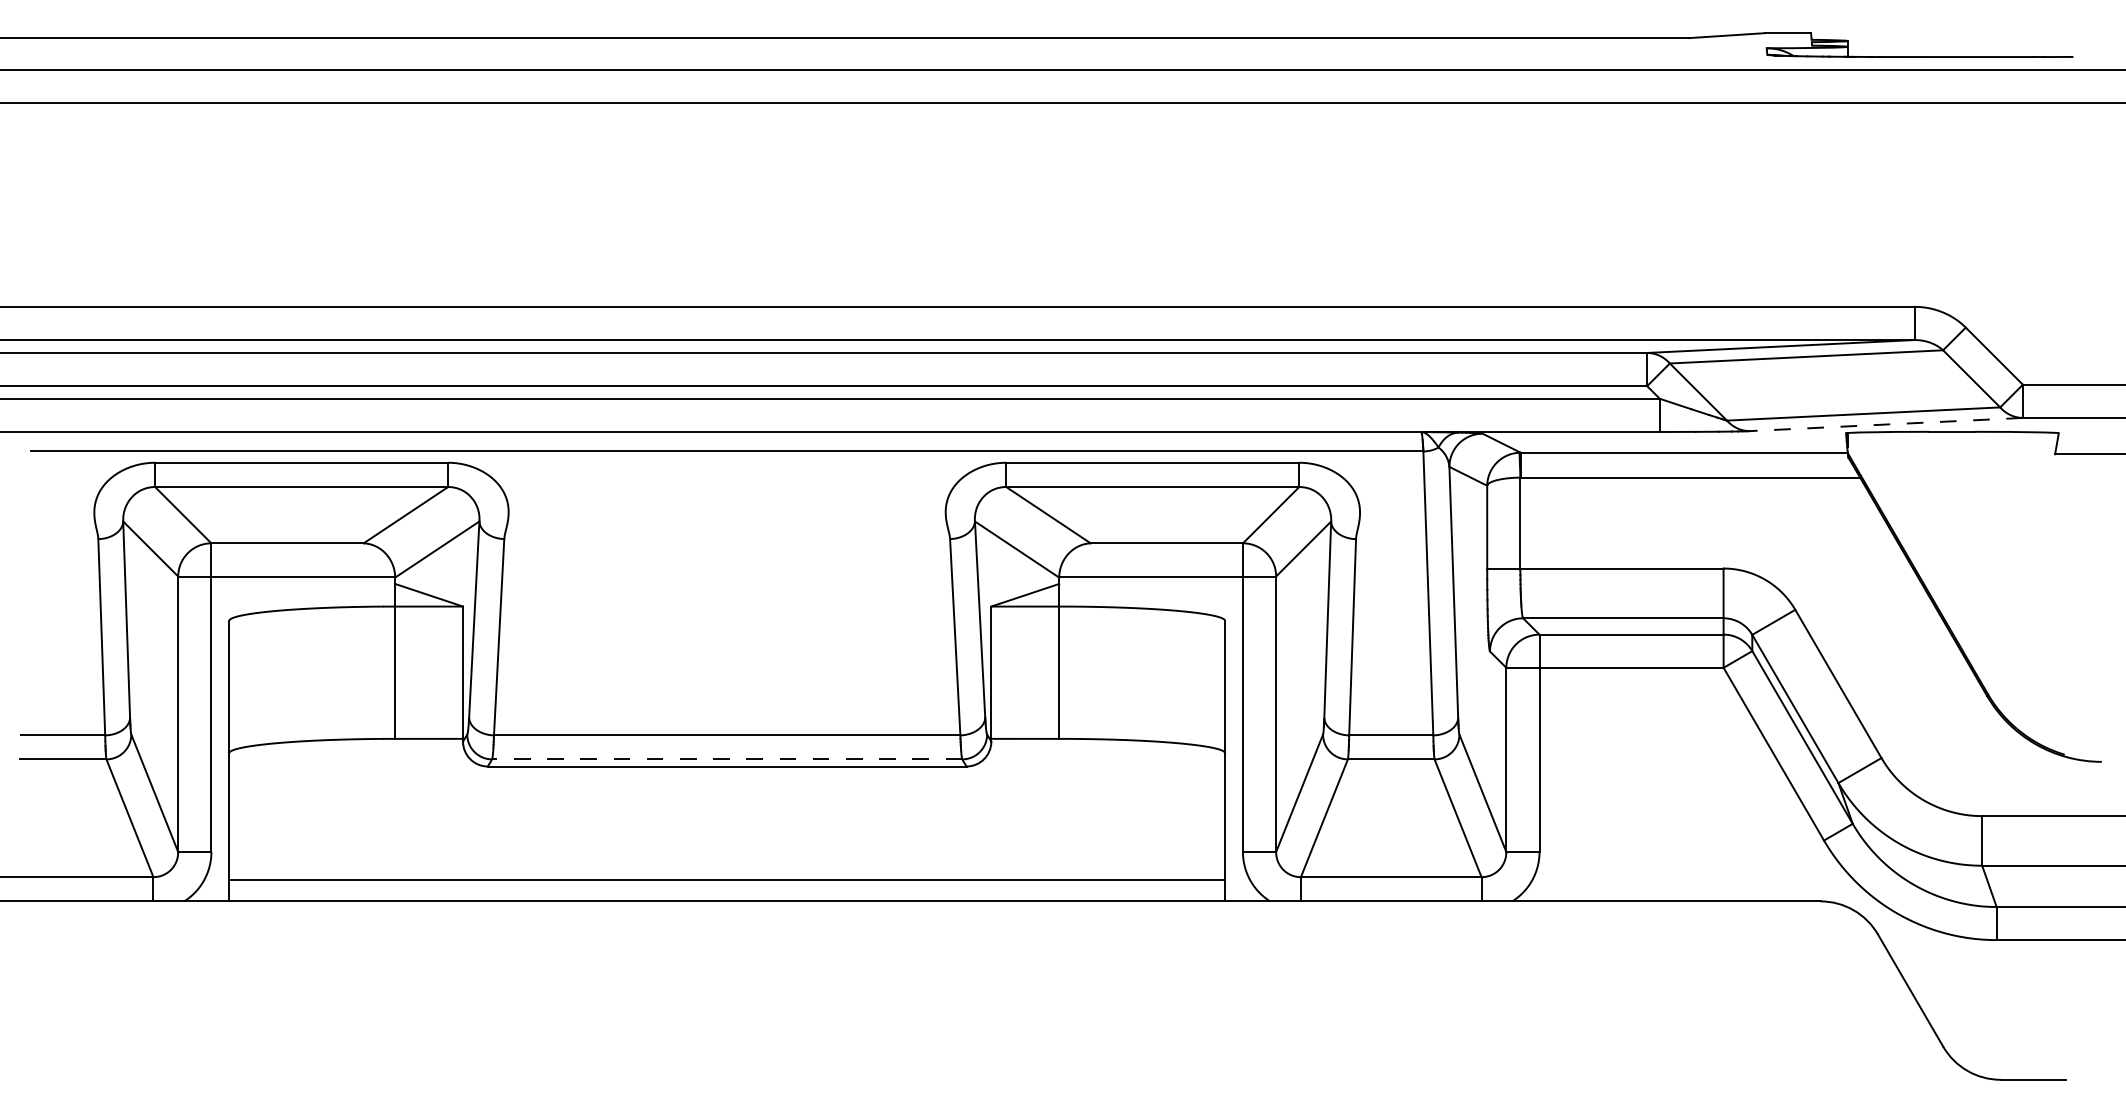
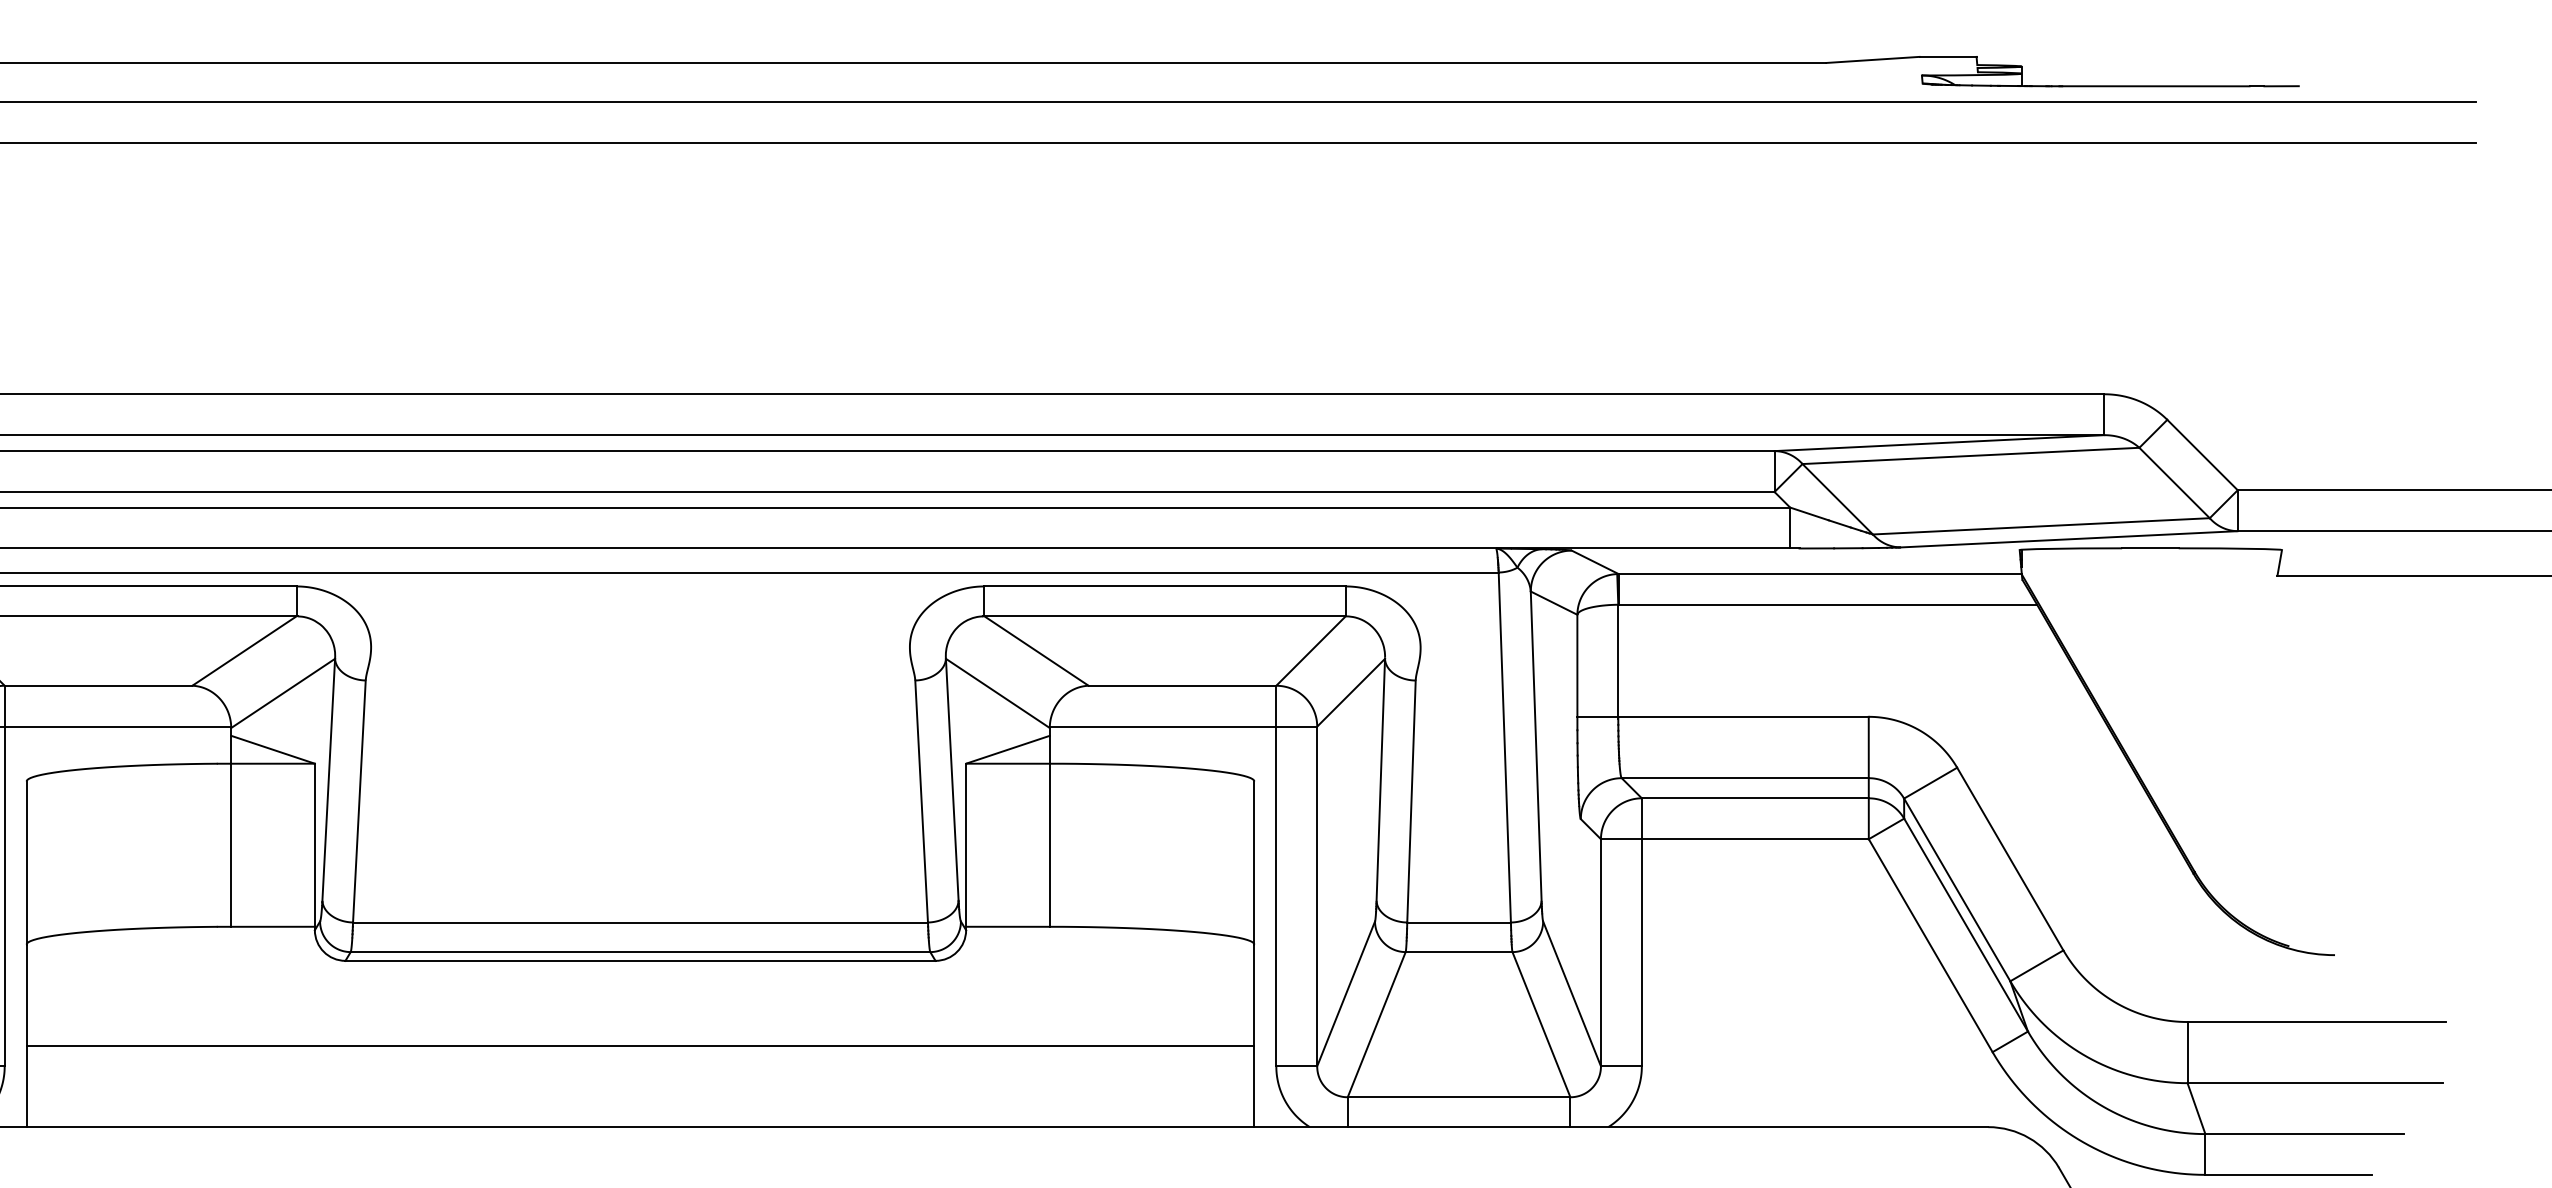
line: (1885, 424) -> (2068, 539), dashed -> solid
line: (726, 759) -> (639, 952), dashed -> solid
line: (727, 880) -> (640, 1045), moved

